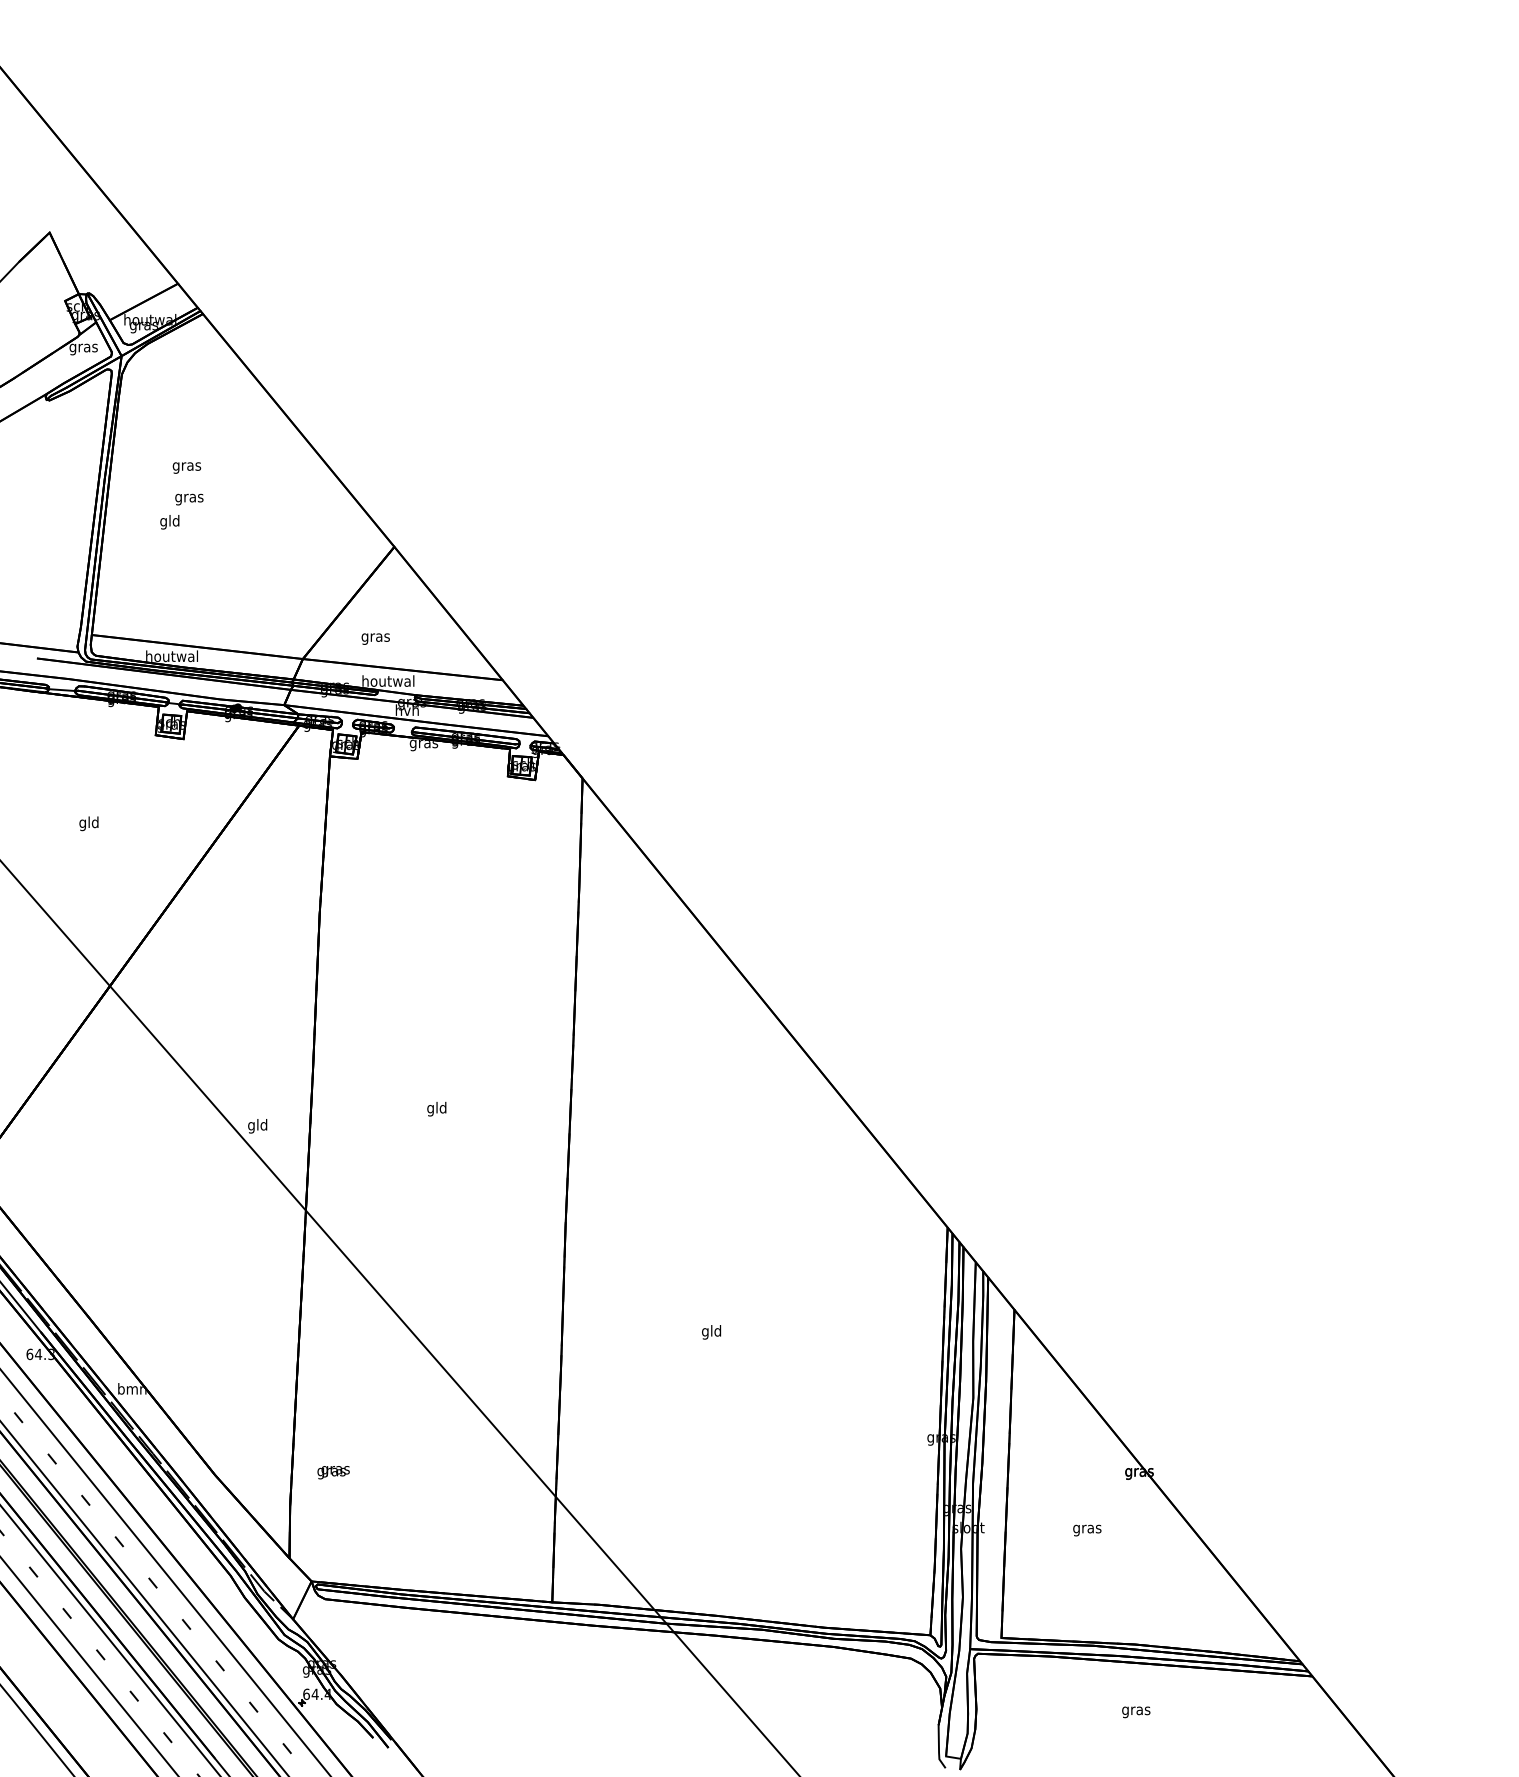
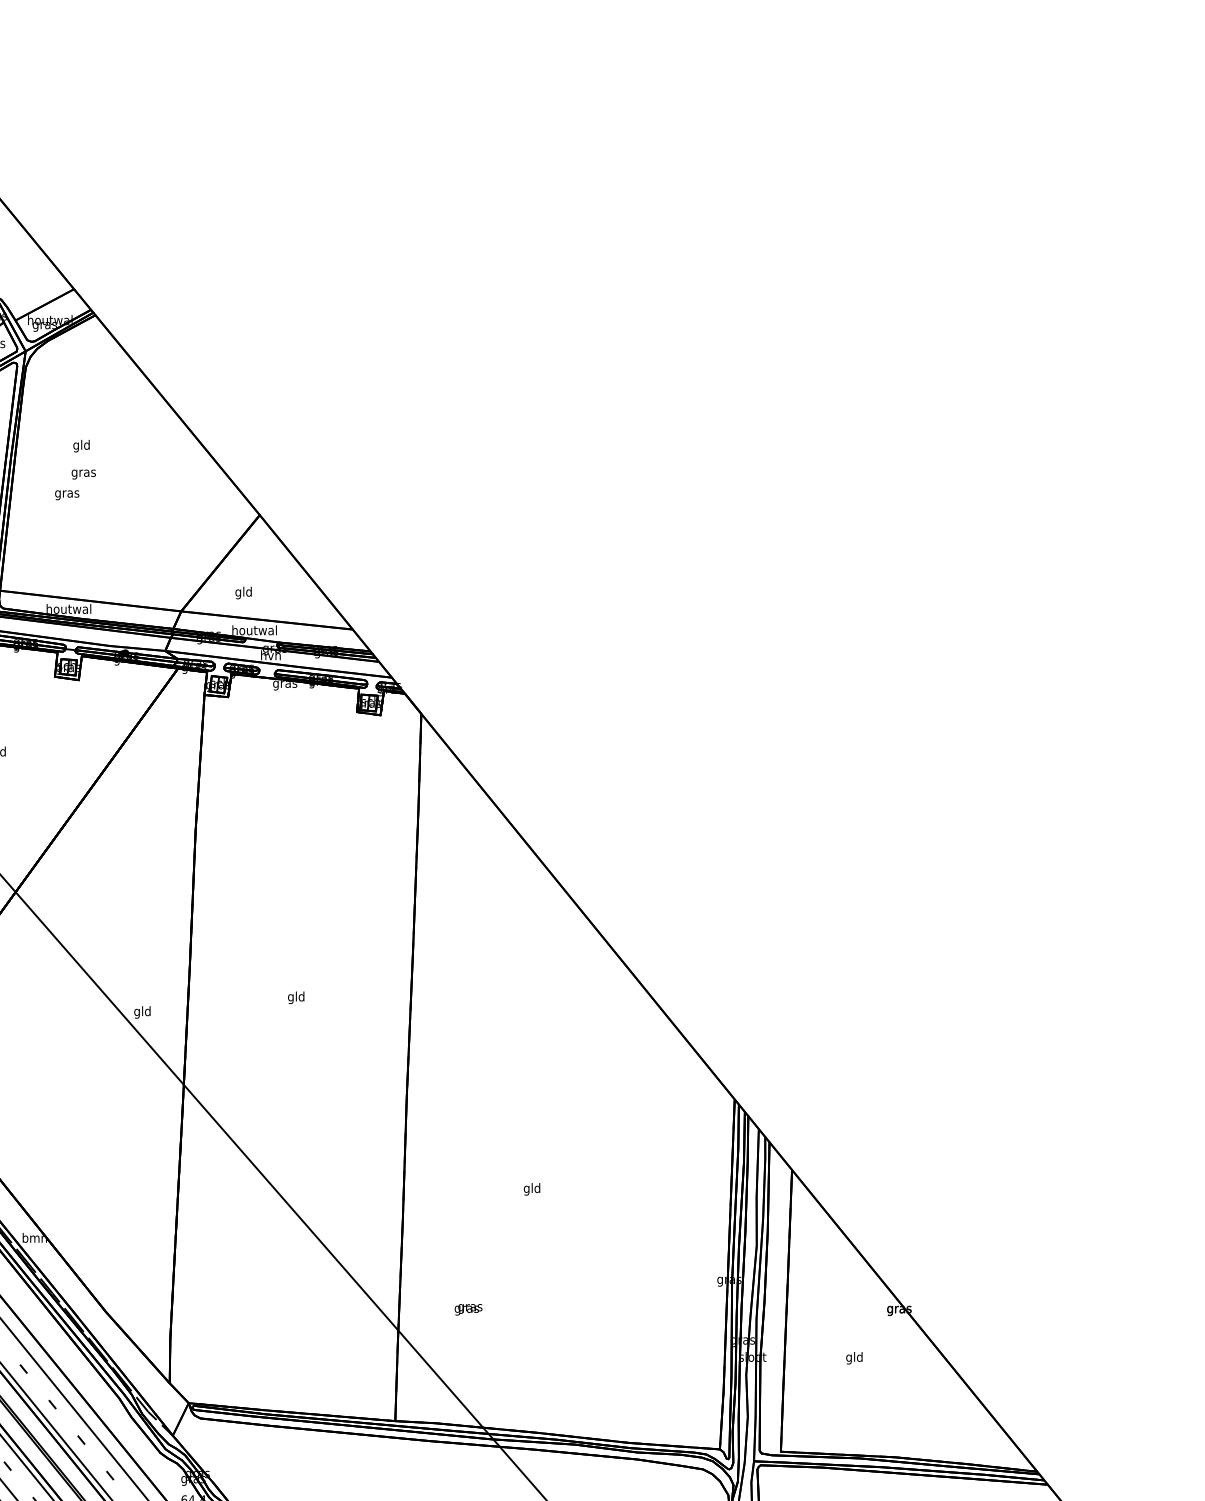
text: (186, 466) -> (81, 446), gras -> gld
text: (169, 522) -> (66, 494), gld -> gras
text: (375, 637) -> (243, 592), gras -> gld
text: (333, 1472) -> (468, 1309), moved
text: (1087, 1528) -> (854, 1357), gras -> gld

